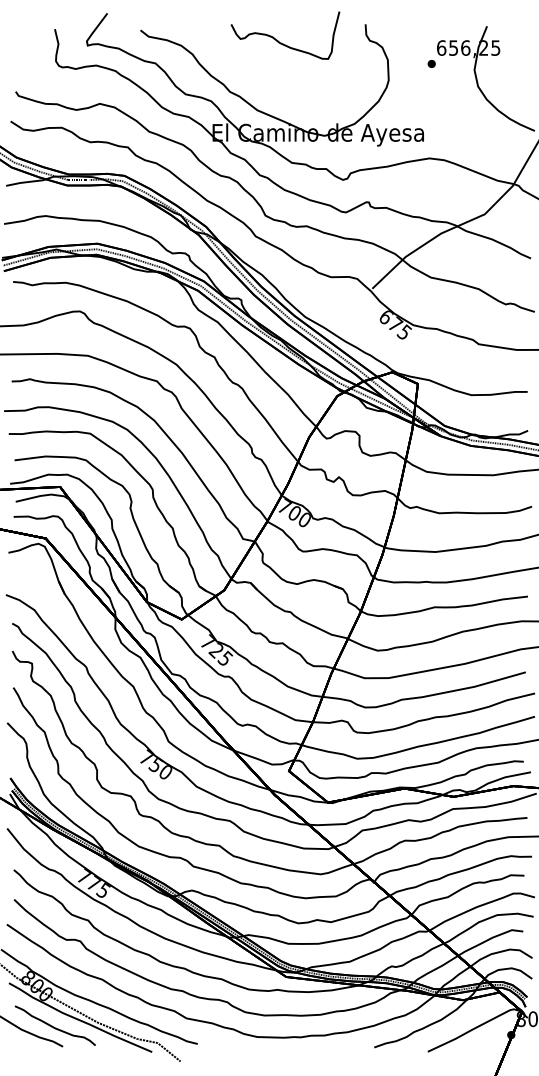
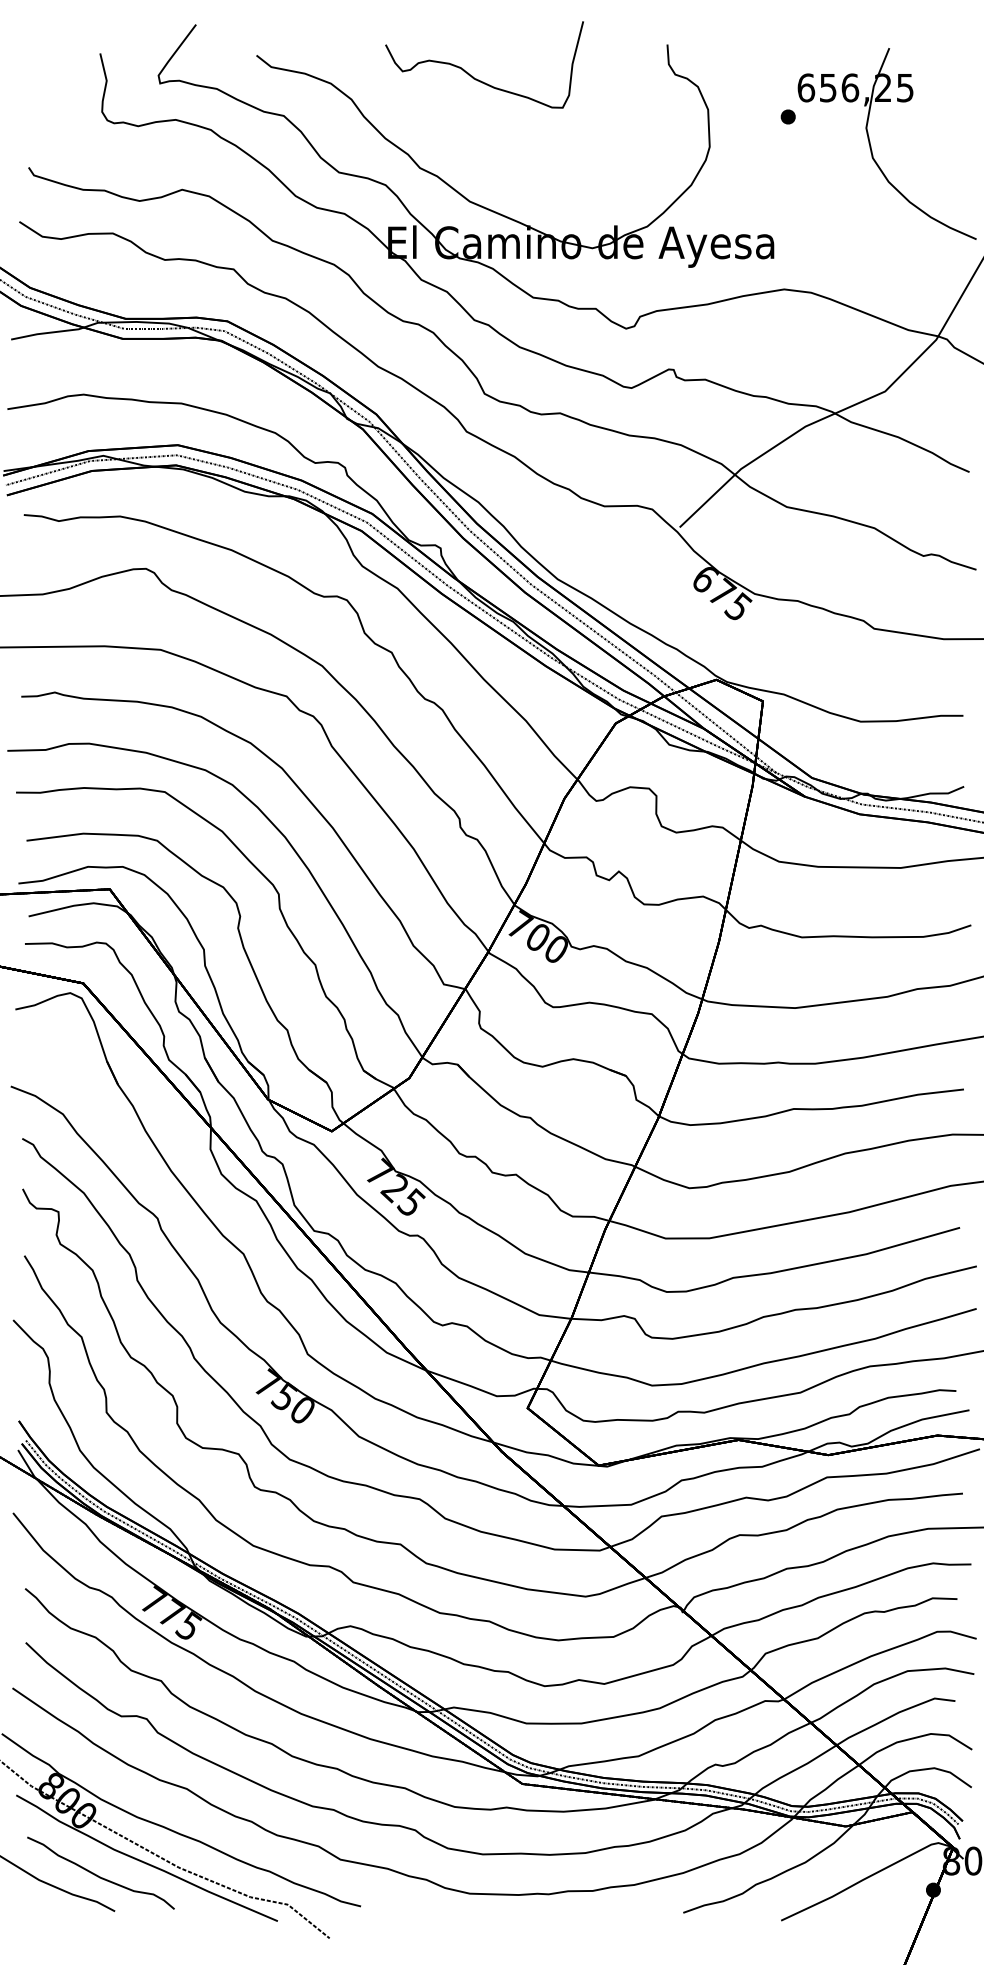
part: (281, 42) -> (477, 77), moved

